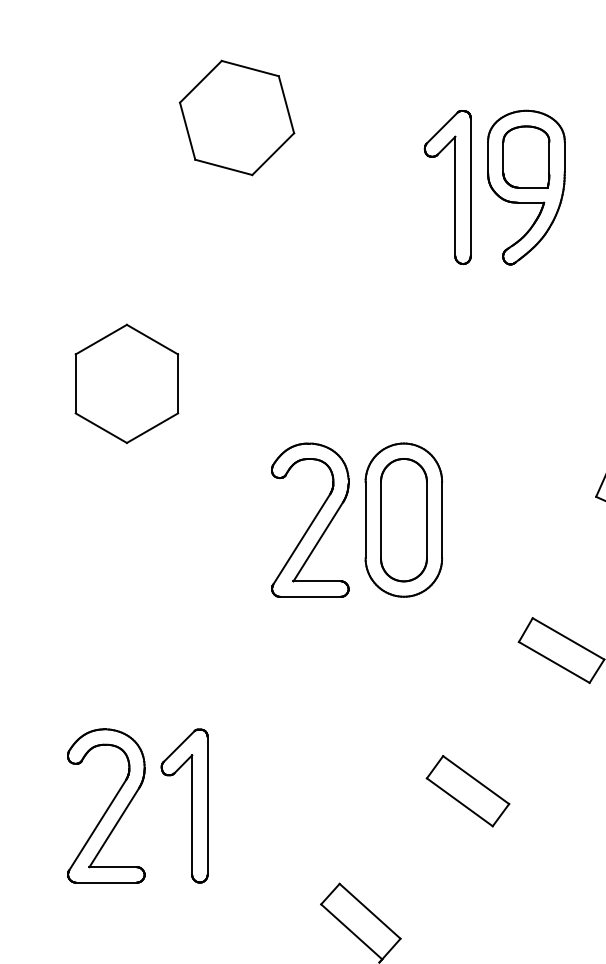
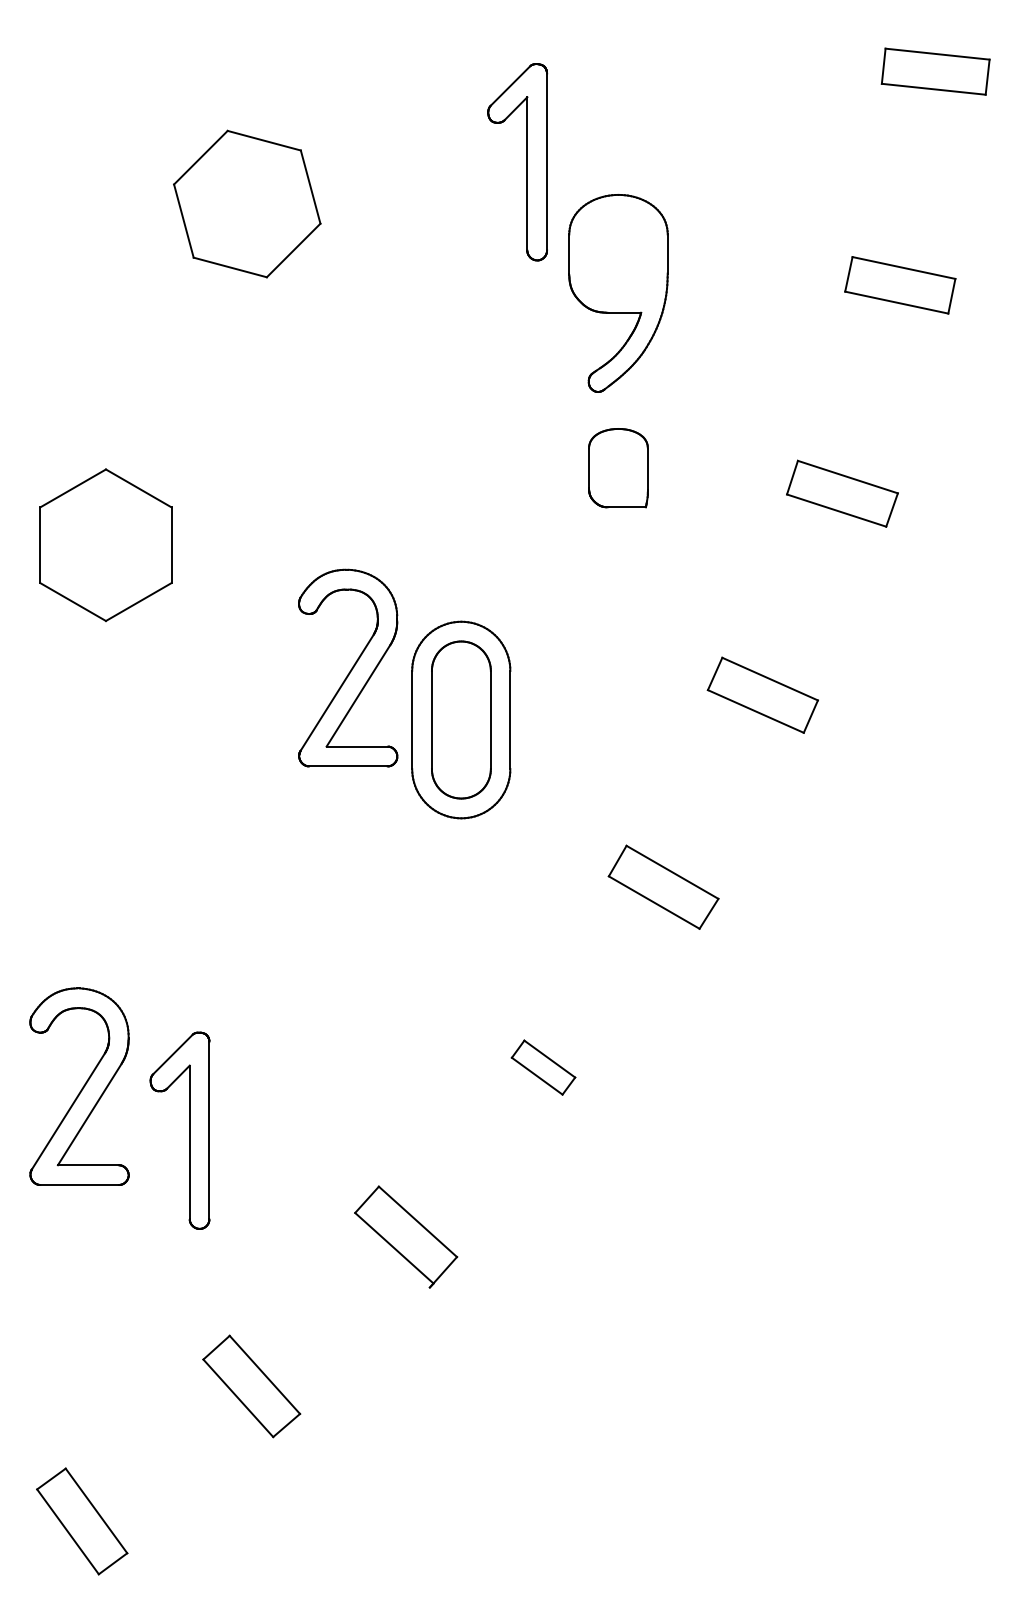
part: (526, 157) -> (618, 468), moved
part: (454, 187) -> (526, 162), moved
part: (310, 519) -> (348, 667), moved
part: (467, 791) -> (543, 1067), size x0.6
part: (192, 805) -> (189, 1130), moved

